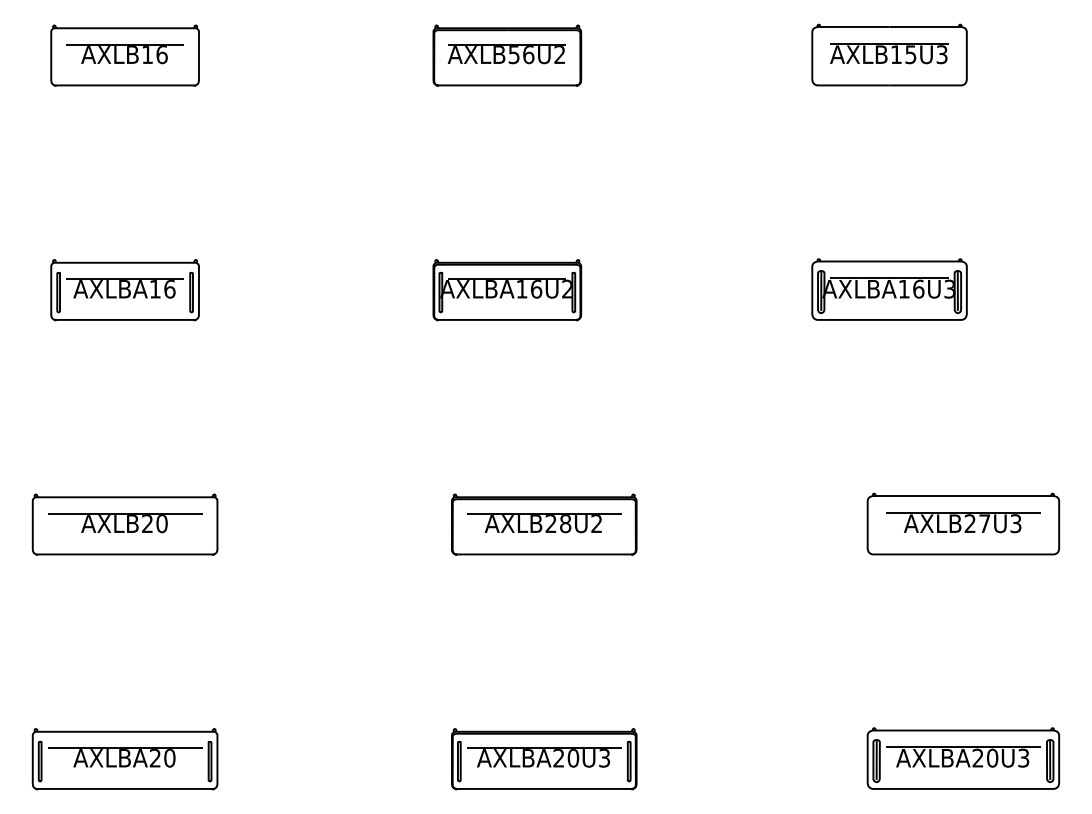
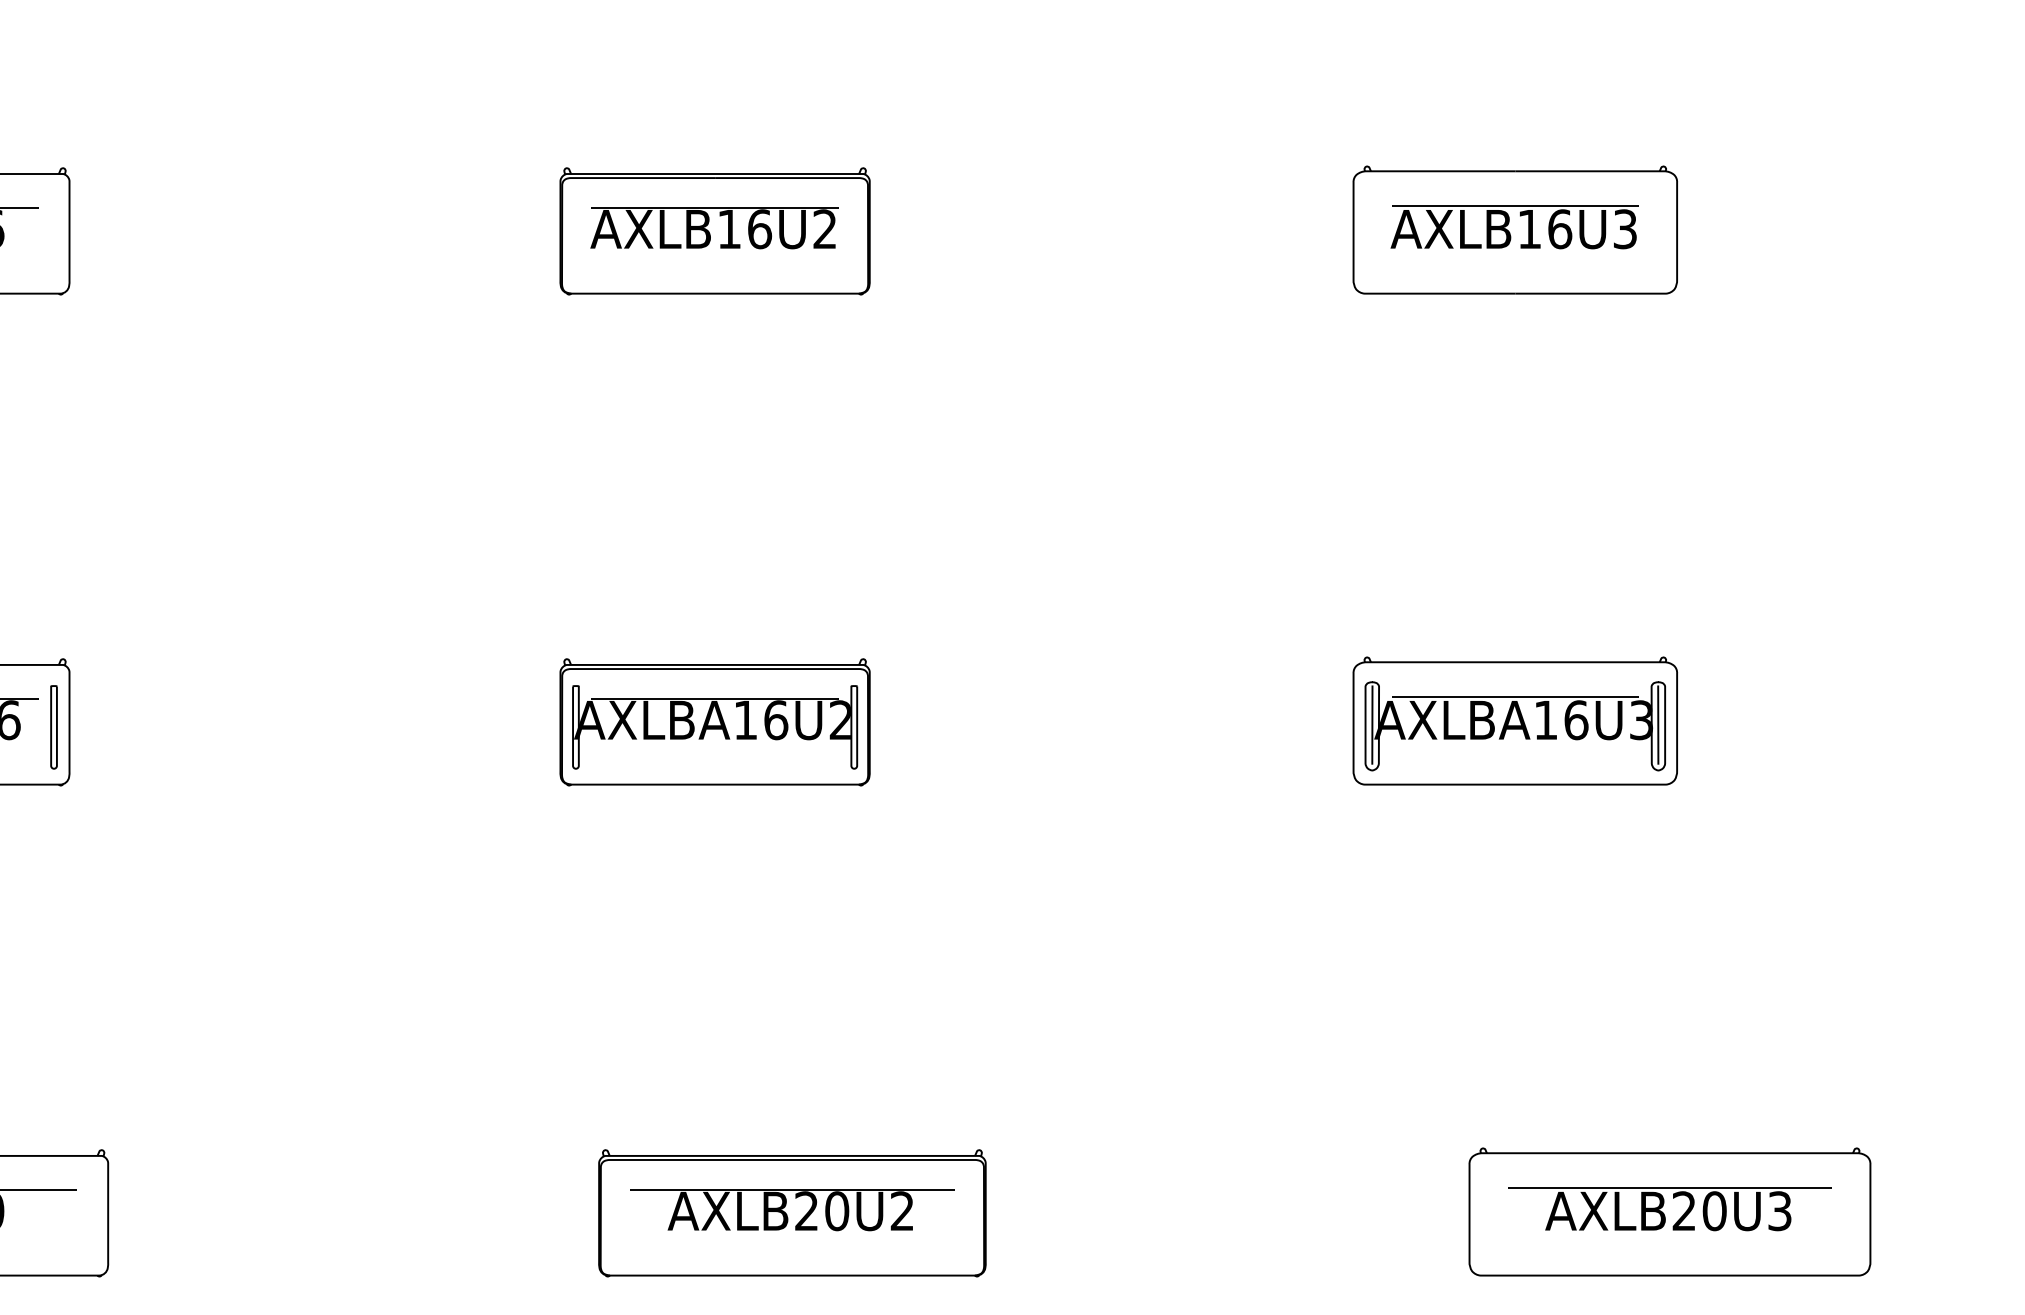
text: (910, 54) -> (1559, 228), AXLB15U3 -> AXLB16U3
text: (513, 55) -> (728, 230), AXLB56U2 -> AXLB16U2
text: (565, 523) -> (836, 1210), AXLB28U2 -> AXLB20U2
text: (984, 523) -> (1714, 1210), AXLB27U3 -> AXLB20U3

